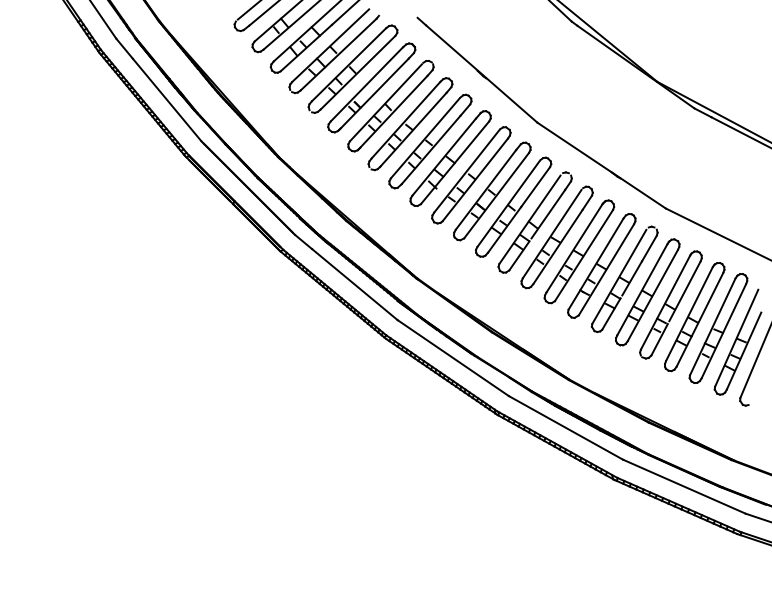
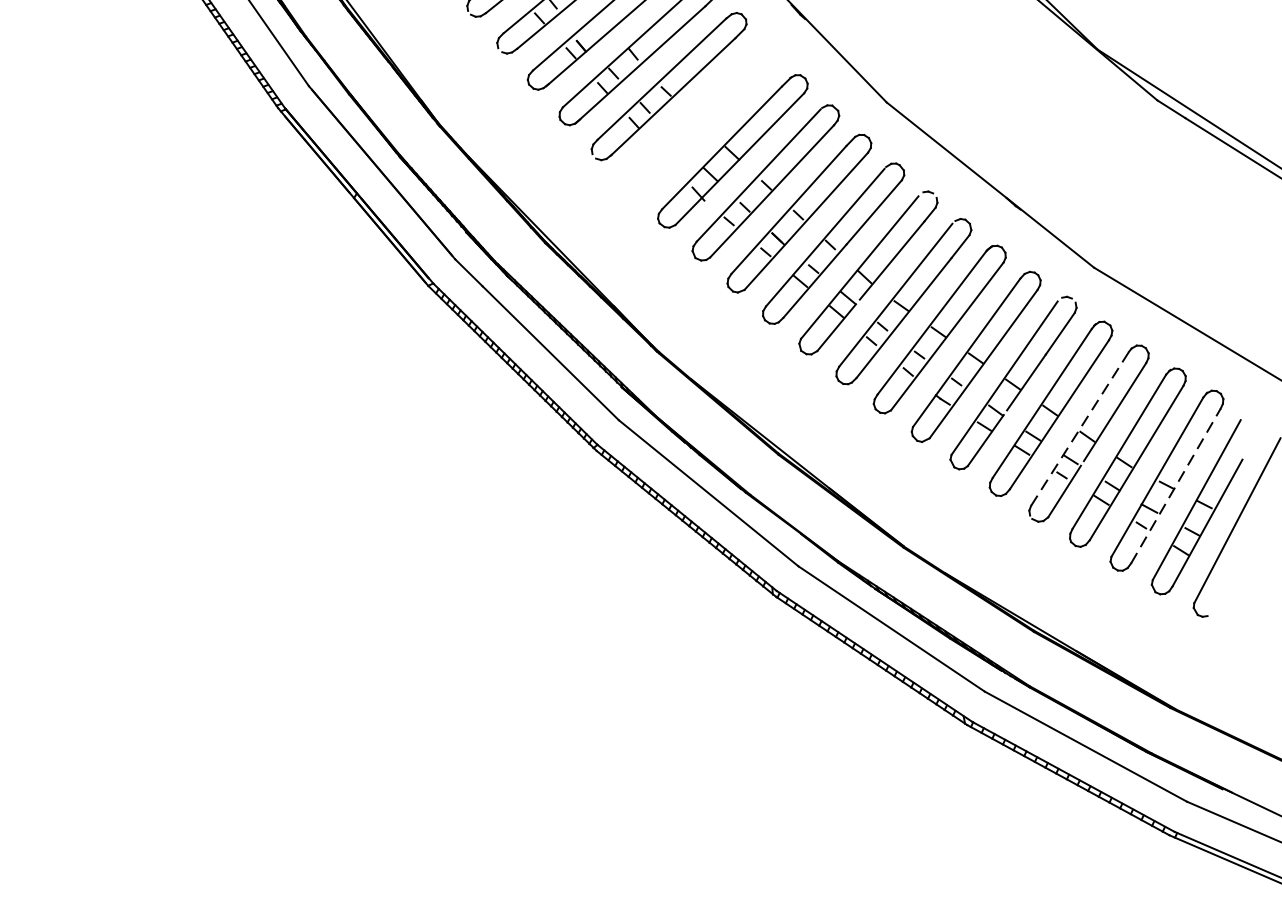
part: (430, 141) -> (700, 119), removed
line: (665, 302) -> (1080, 428), solid -> dashed
line: (724, 330) -> (1176, 485), solid -> dashed

